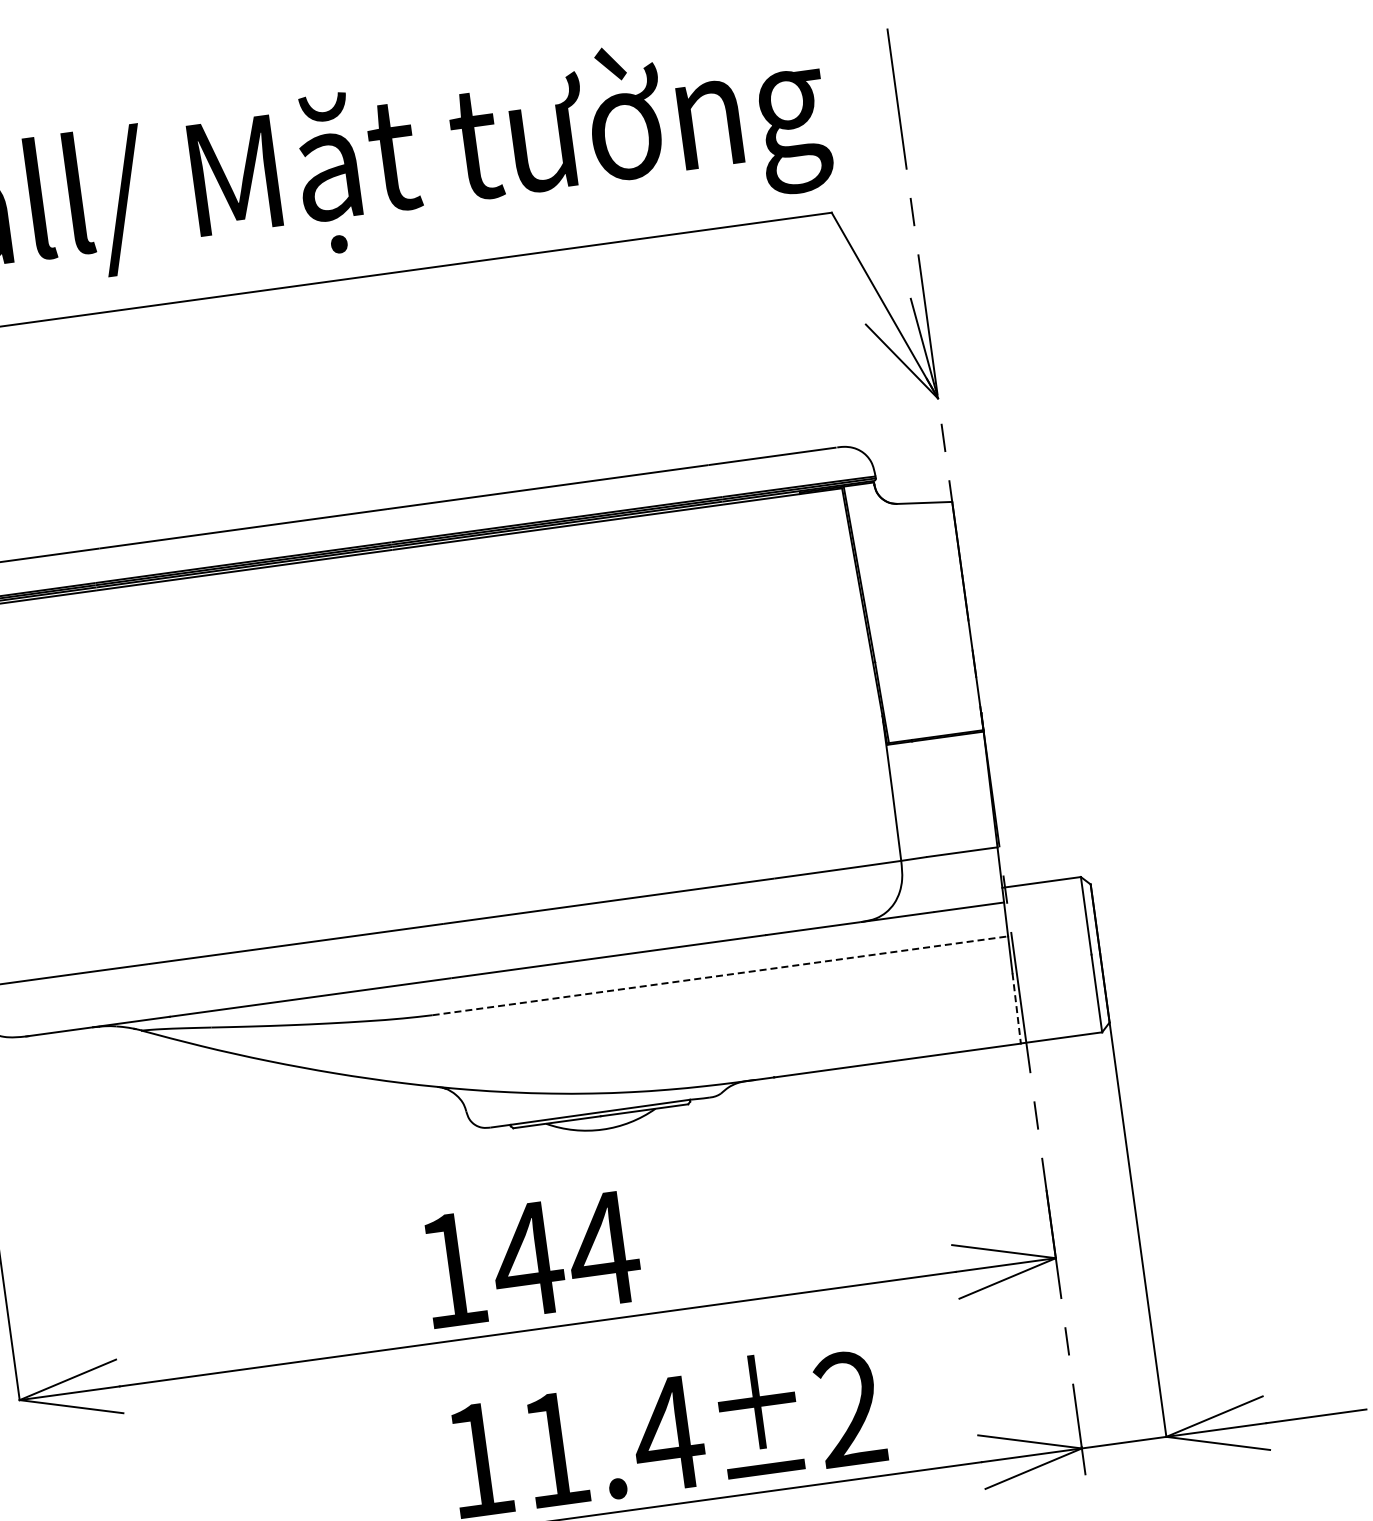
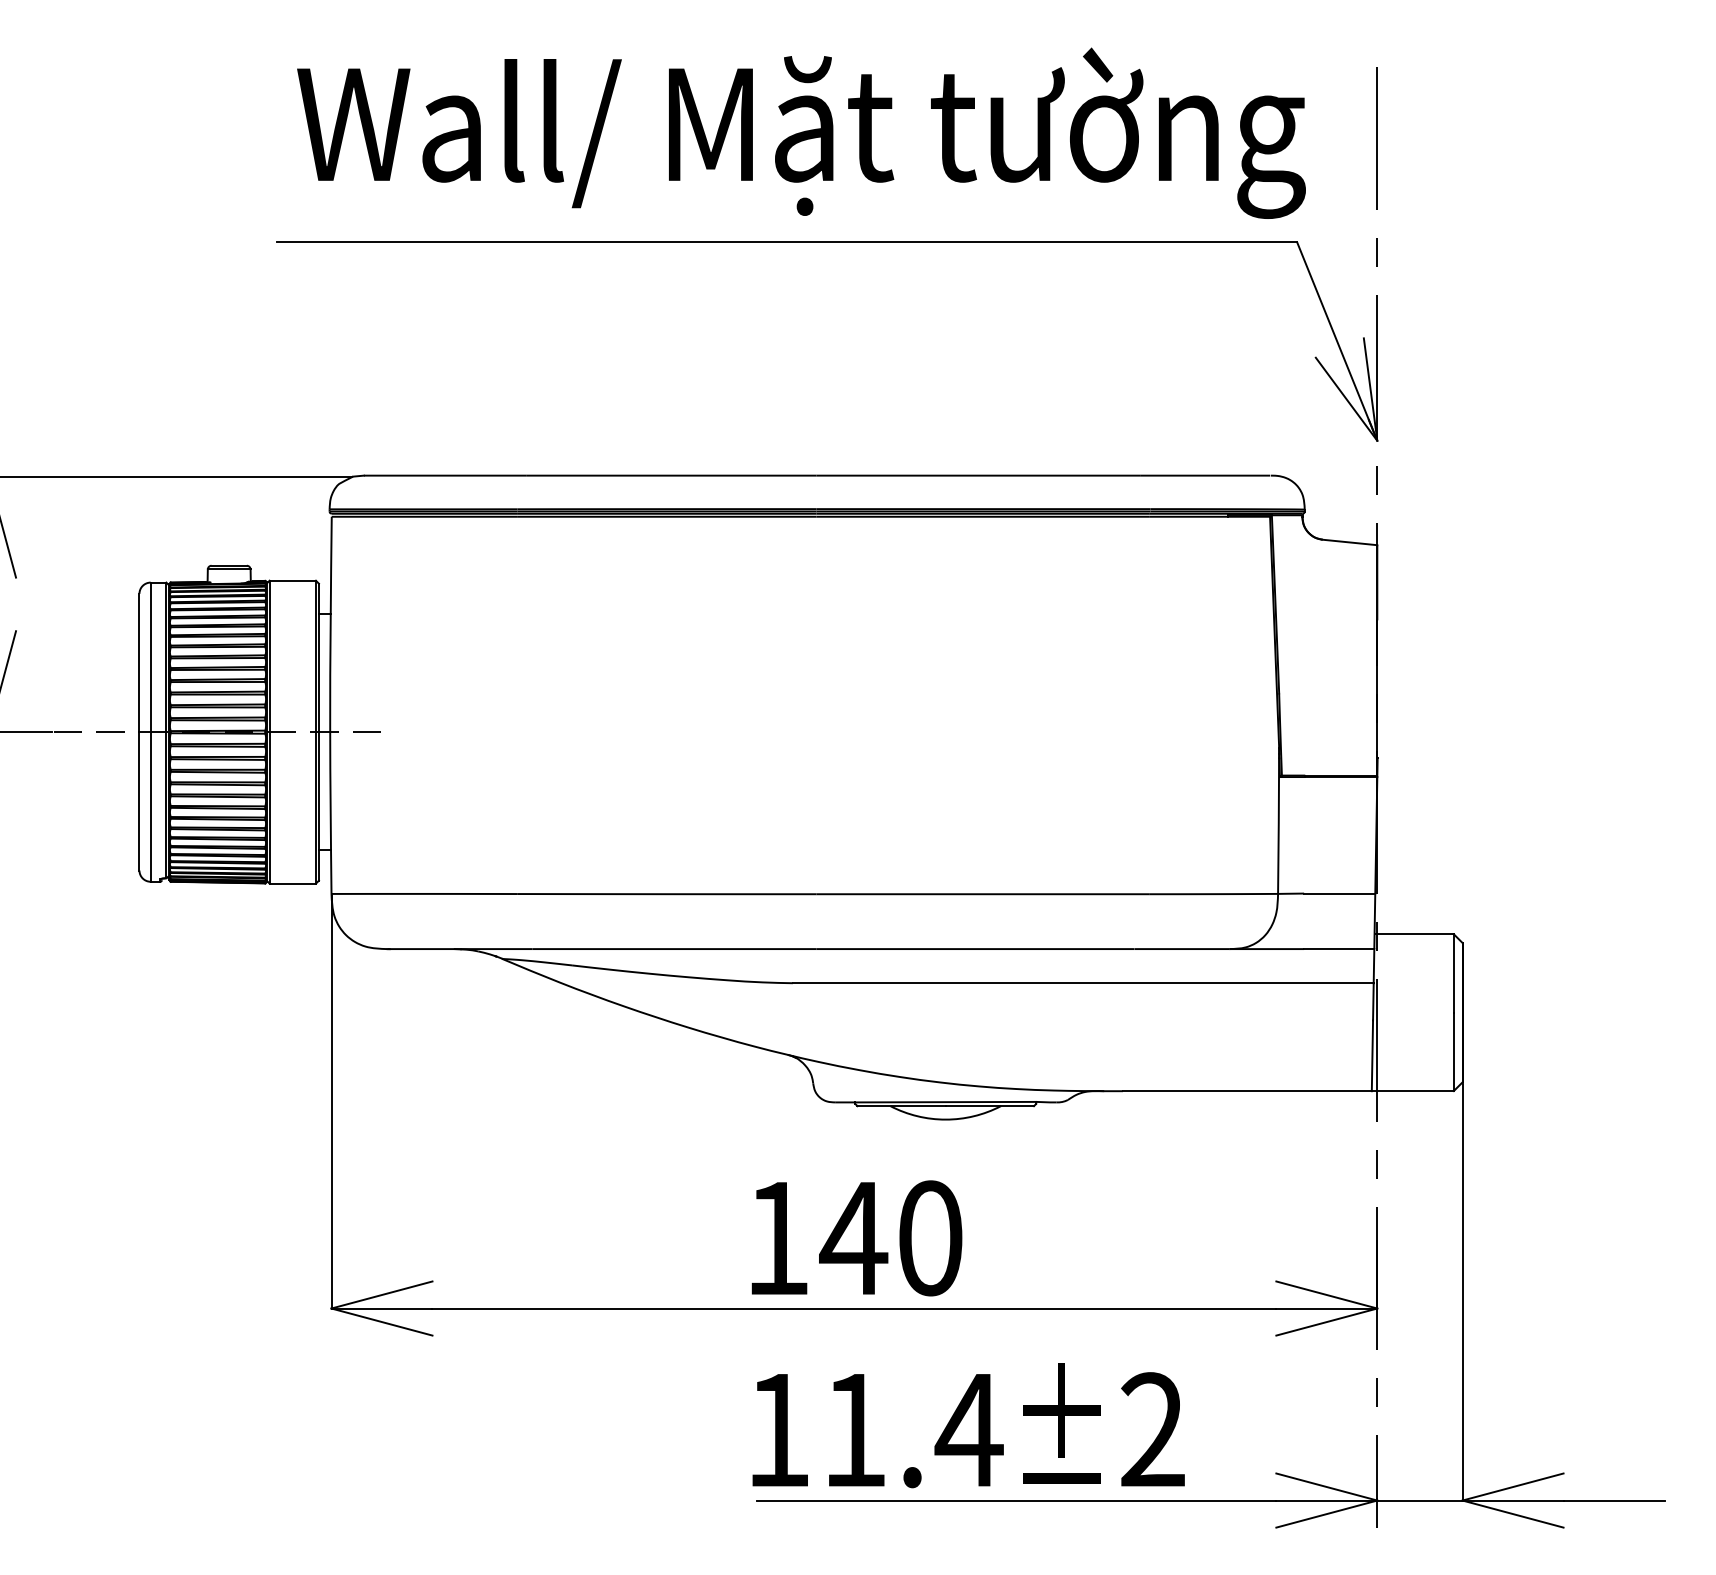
line: (720, 976) -> (1083, 983), dashed -> solid
line: (1016, 1009) -> (1372, 1056), dashed -> solid
text: (602, 1249) -> (929, 1238), 144 -> 140

